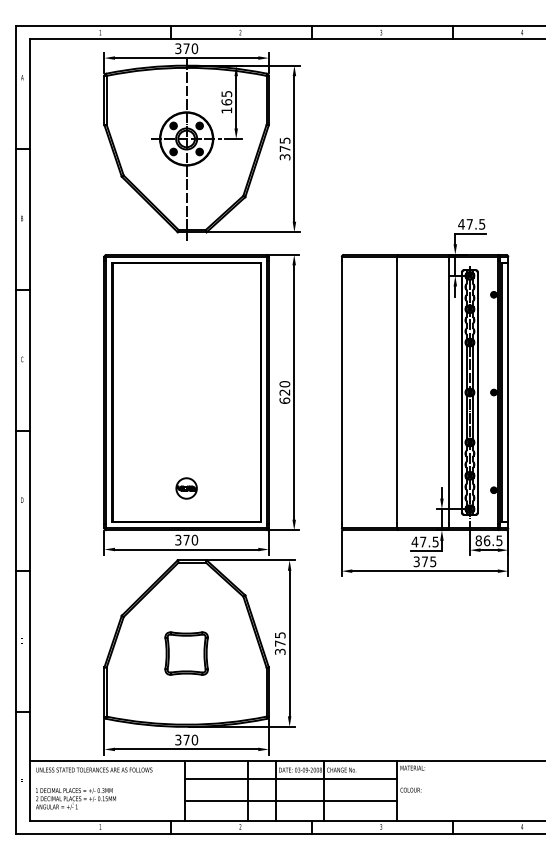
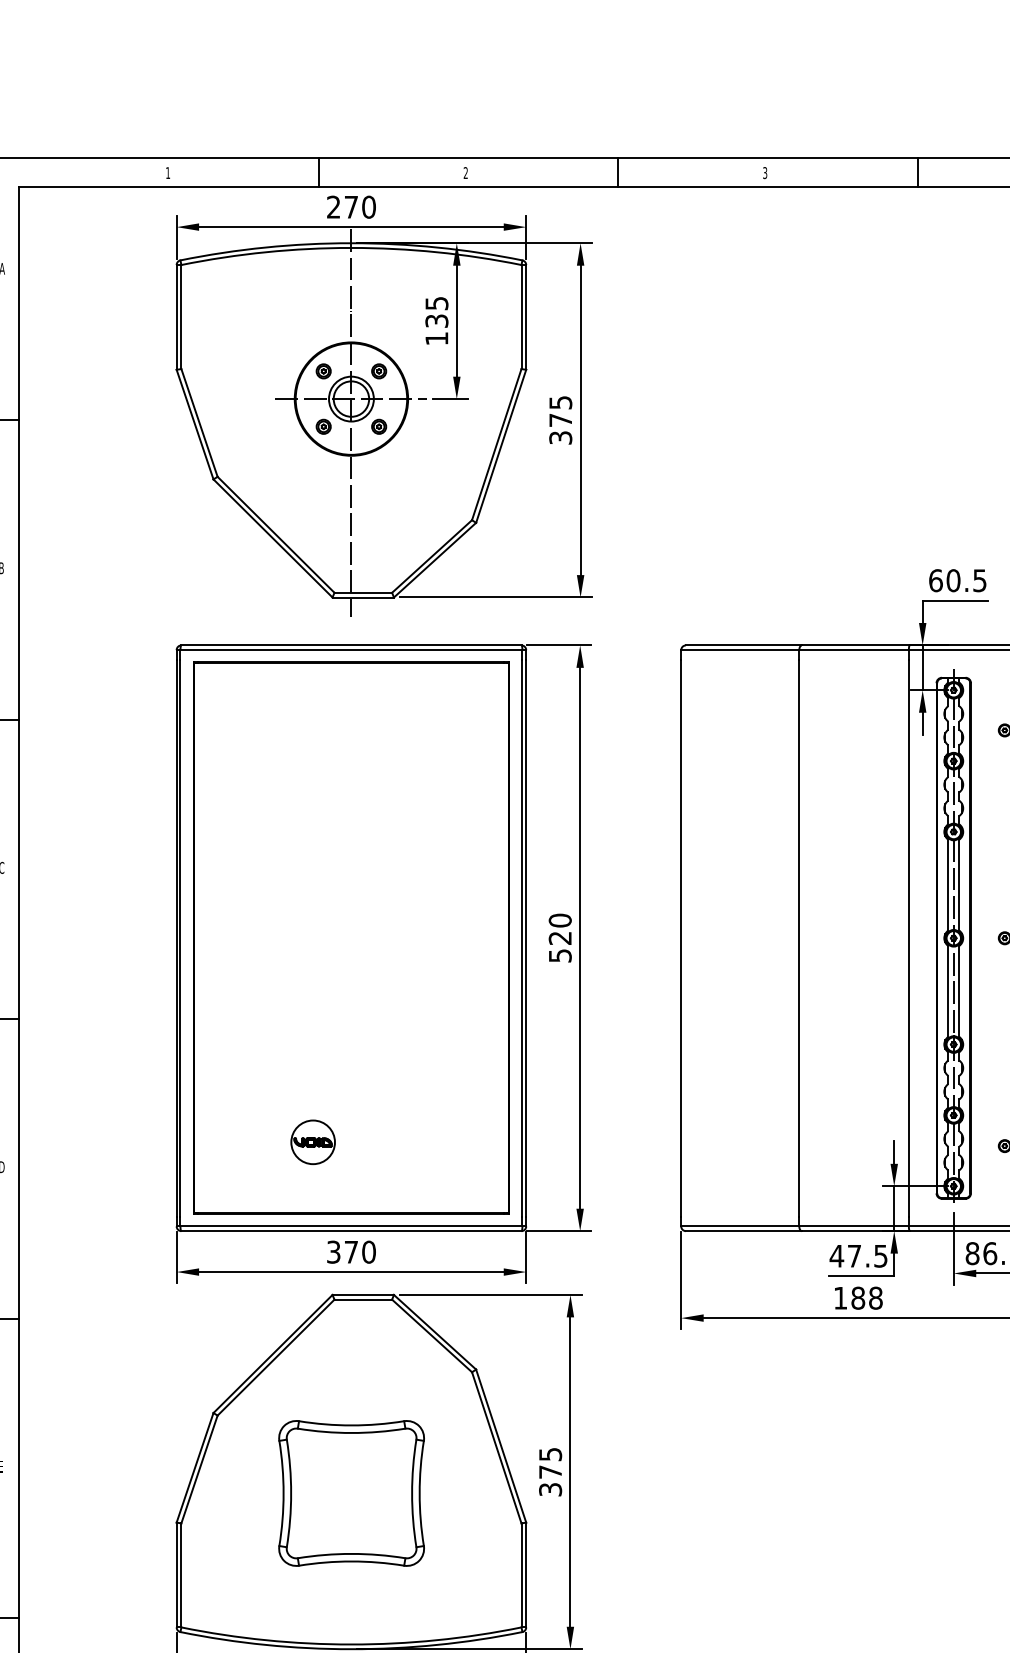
text: (178, 49) -> (334, 208), 370 -> 270
text: (226, 102) -> (436, 321), 165 -> 135
text: (465, 224) -> (944, 580), 47.5 -> 60.5
text: (284, 400) -> (559, 955), 620 -> 520
part: (186, 488) -> (312, 1142), moved
text: (424, 561) -> (857, 1297), 375 -> 188
part: (186, 653) -> (351, 1493), size x1.6

